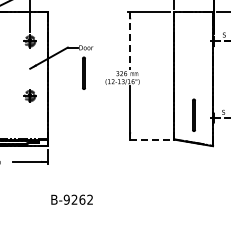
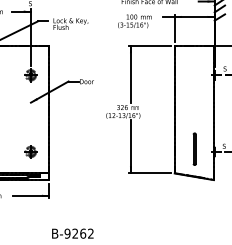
line: (129, 40) -> (130, 74), dashed -> solid
line: (83, 72) -> (84, 106), removed
part: (29, 95) -> (30, 151), moved
line: (148, 139) -> (149, 173), dashed -> solid

